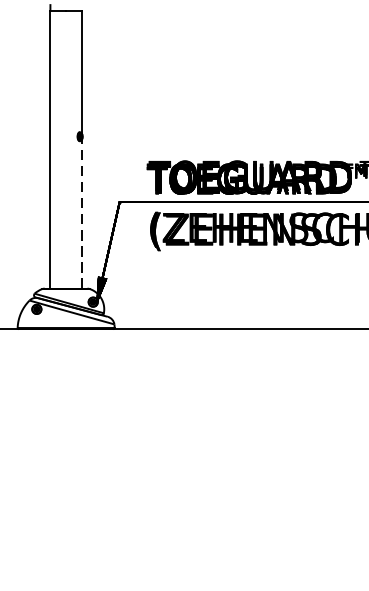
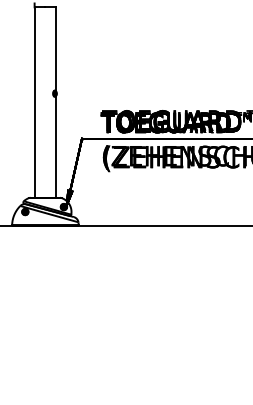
line: (82, 213) -> (56, 146), dashed -> solid

